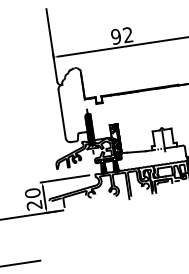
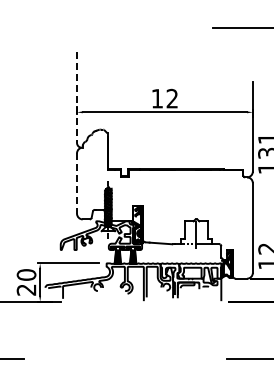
text: (116, 36) -> (157, 98), 92 -> 12
line: (52, 46) -> (77, 98), solid -> dashed
line: (62, 114) -> (77, 184), solid -> dashed

